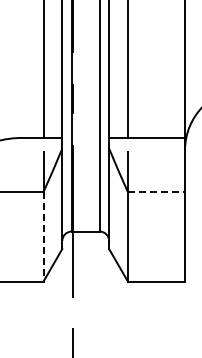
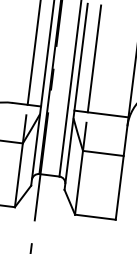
line: (156, 192) -> (103, 153), dashed -> solid
line: (43, 236) -> (18, 175), dashed -> solid

